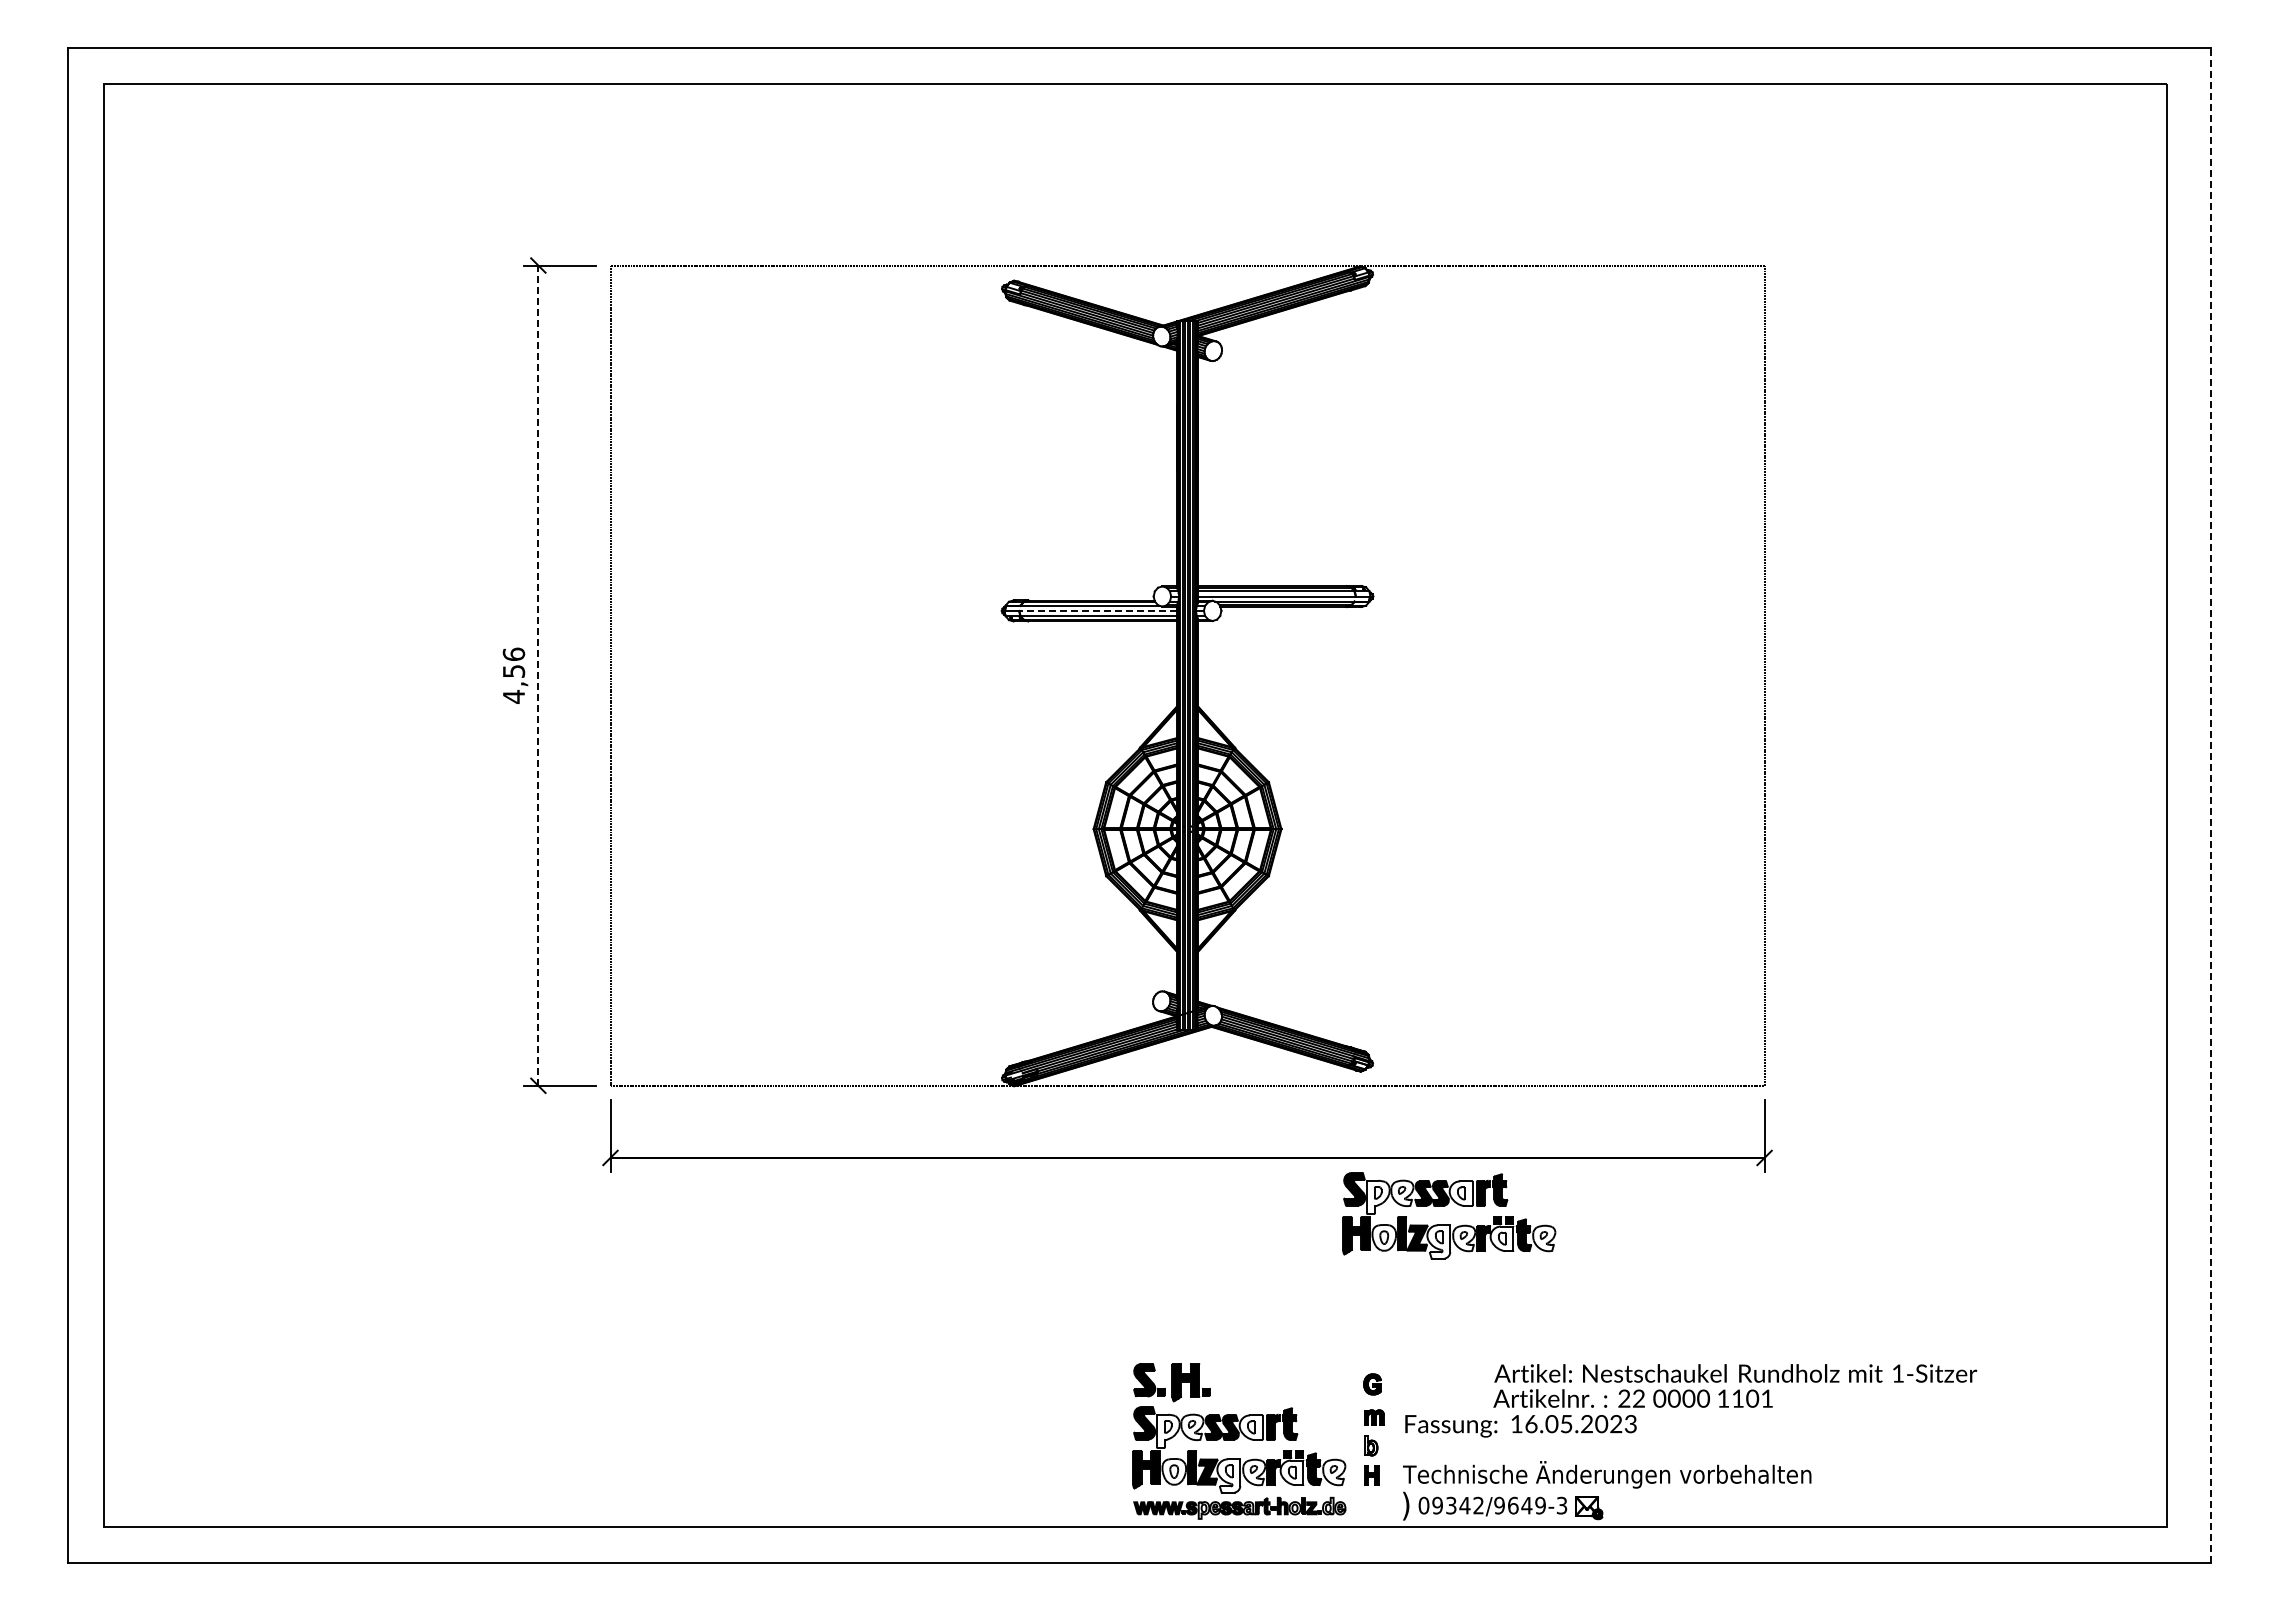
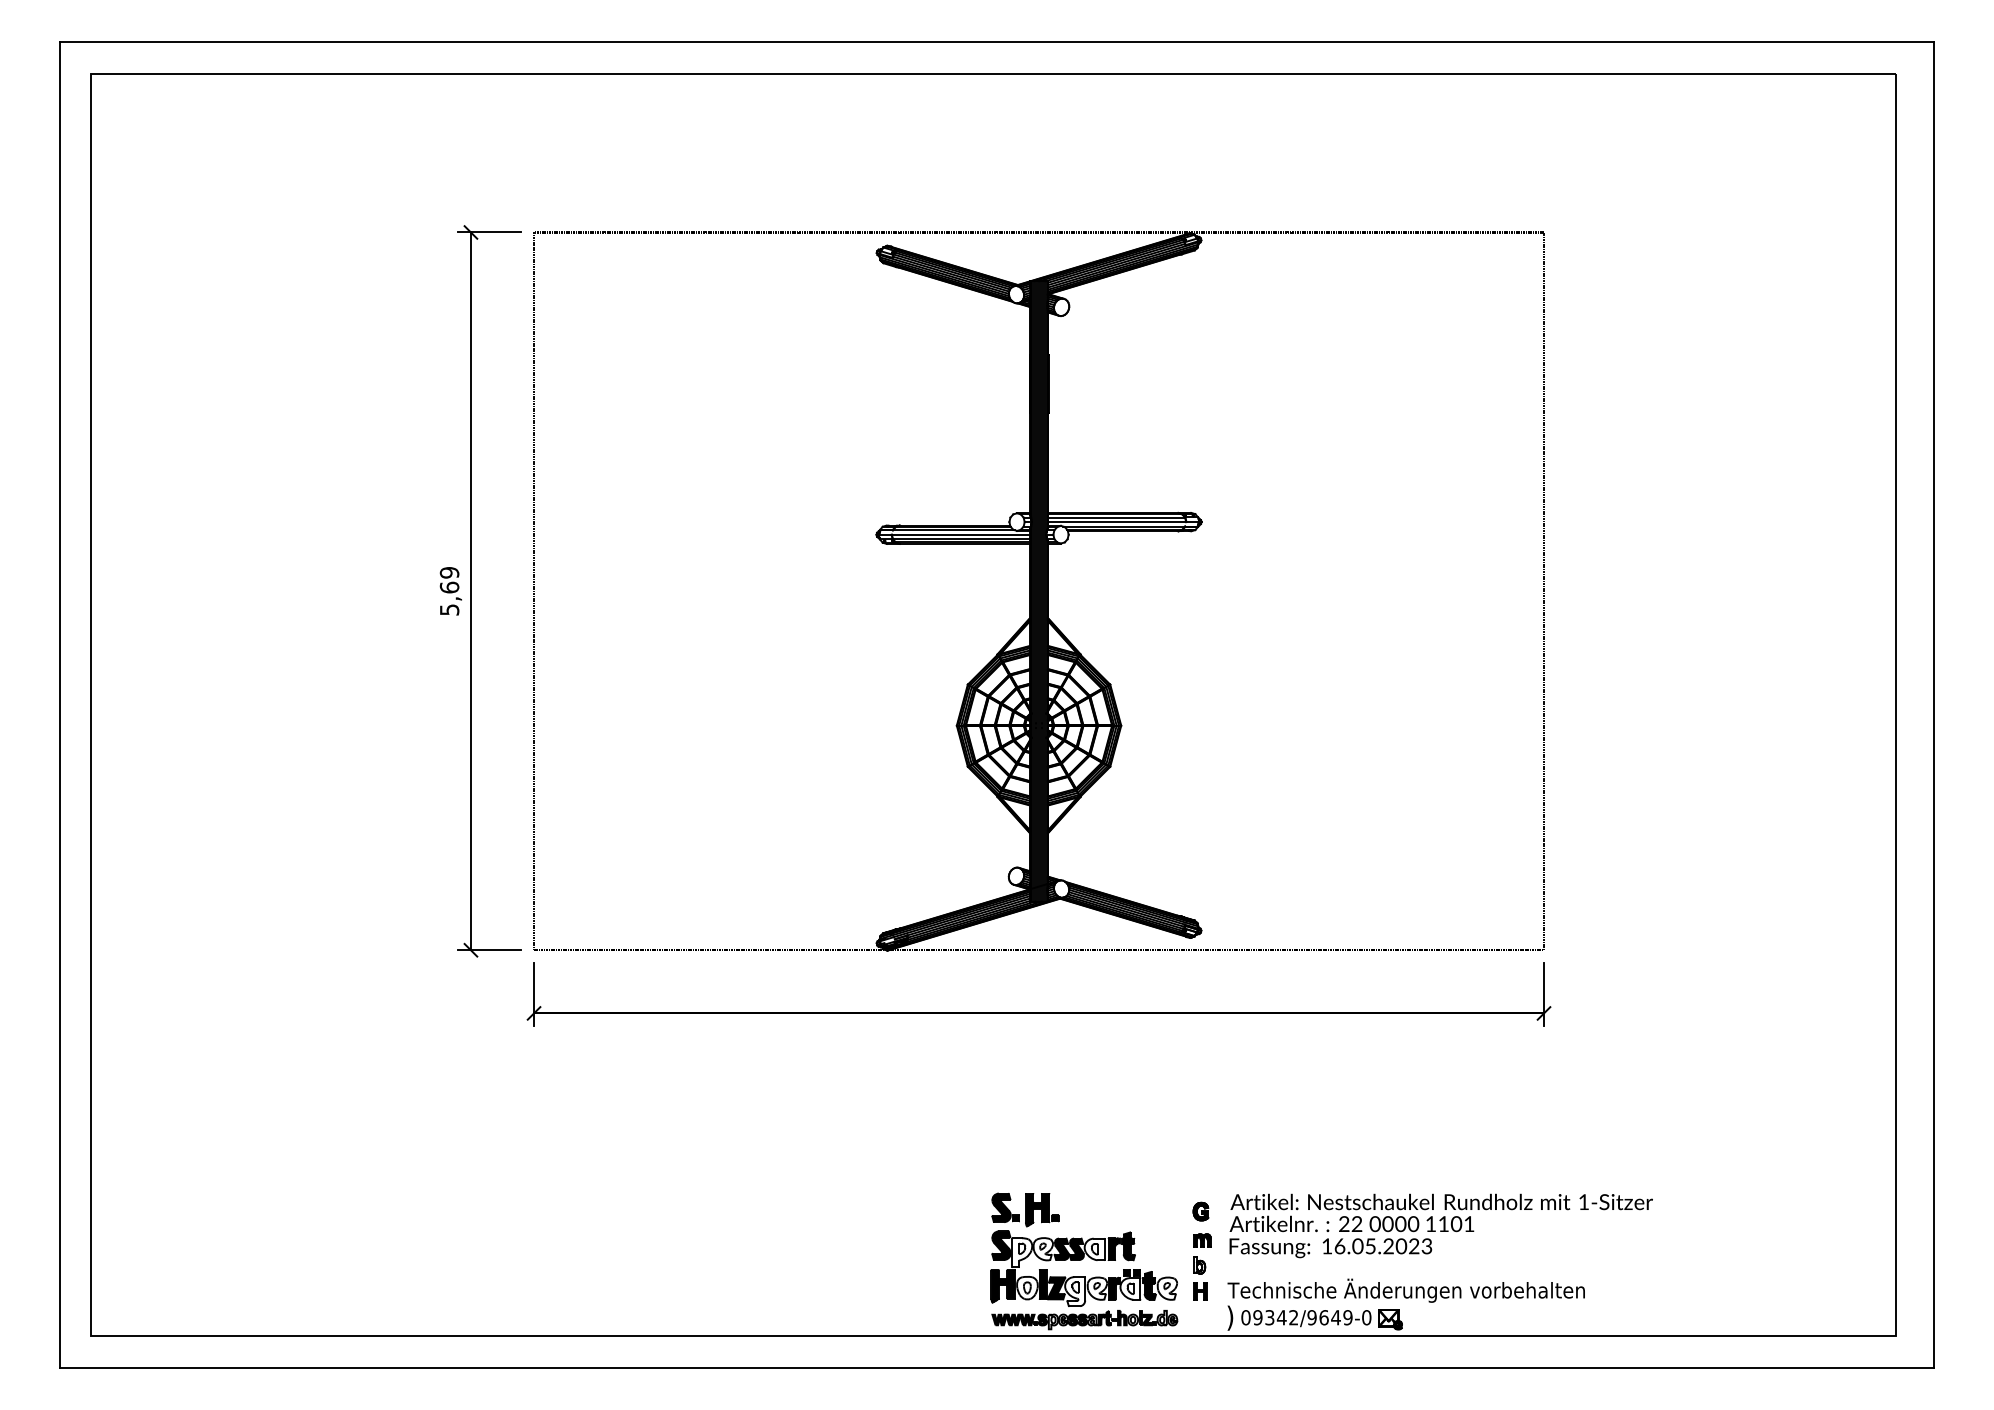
line: (1097, 610) -> (960, 534), dashed -> solid
text: (513, 675) -> (449, 591), 4,56 -> 5,69
line: (538, 675) -> (471, 591), dashed -> solid
line: (2210, 805) -> (1934, 705), dashed -> solid
part: (1449, 1224) -> (1268, 1071), removed
text: (1735, 1385) -> (1441, 1212), moved
text: (1561, 1505) -> (1366, 1317), 09342/9649-3 -> 09342/9649-0

